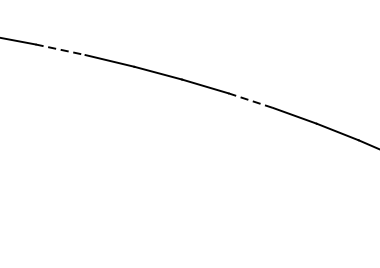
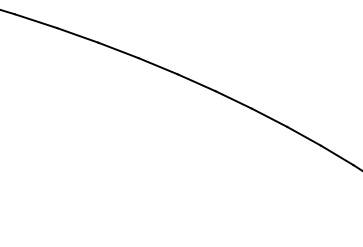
line: (60, 49) -> (77, 35), dashed -> solid
line: (251, 101) -> (234, 100), dashed -> solid

